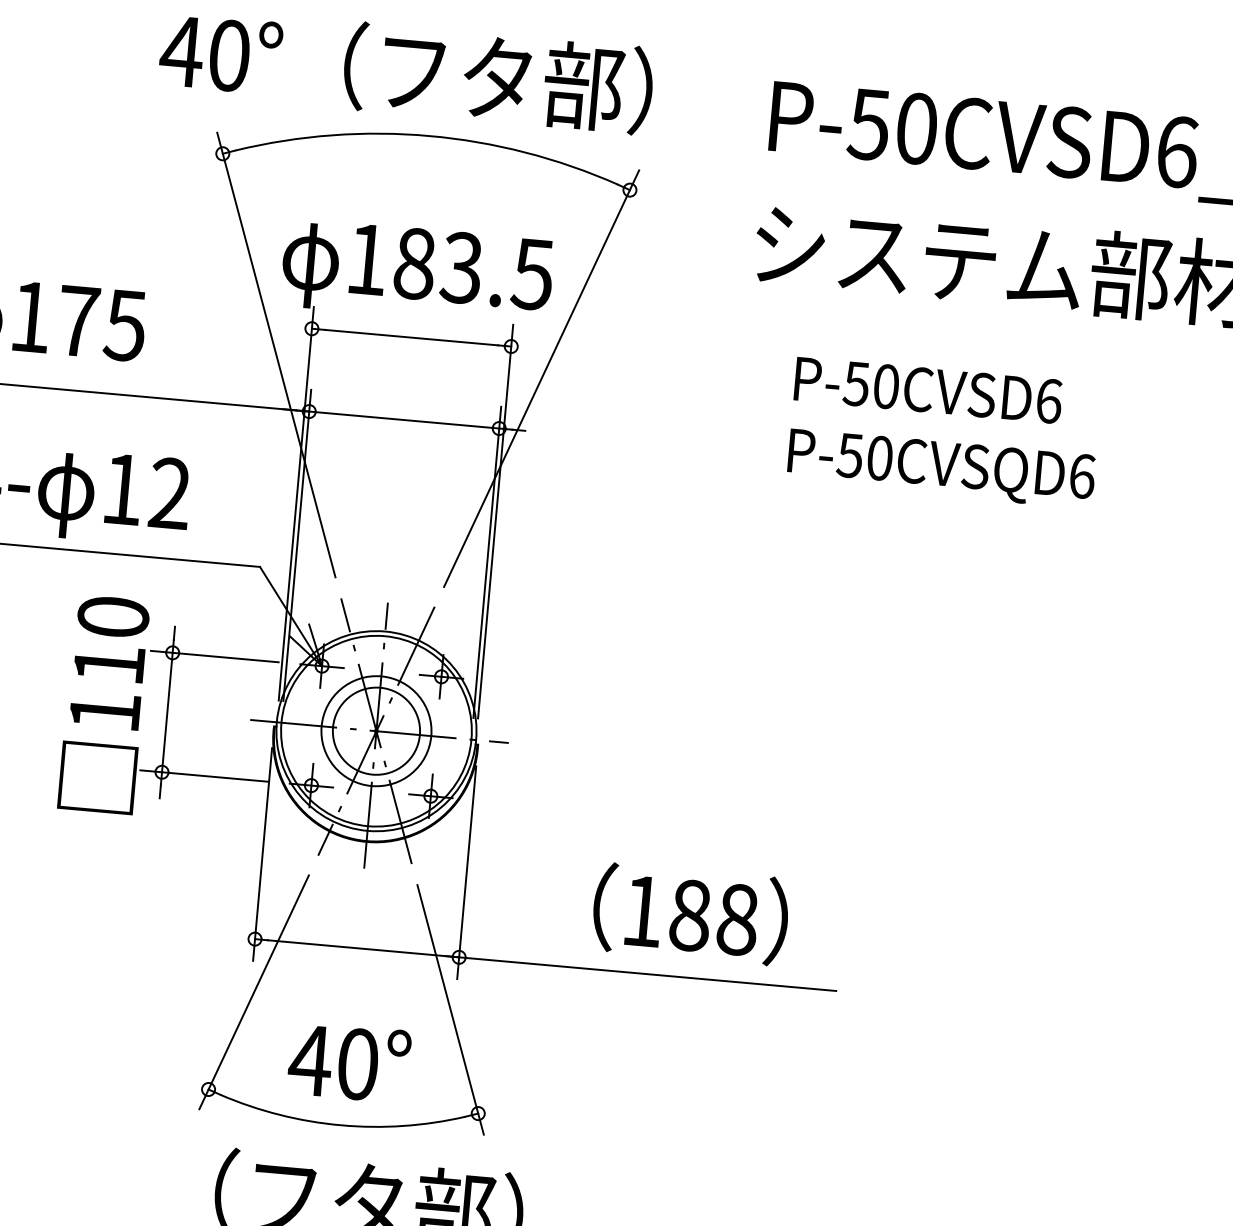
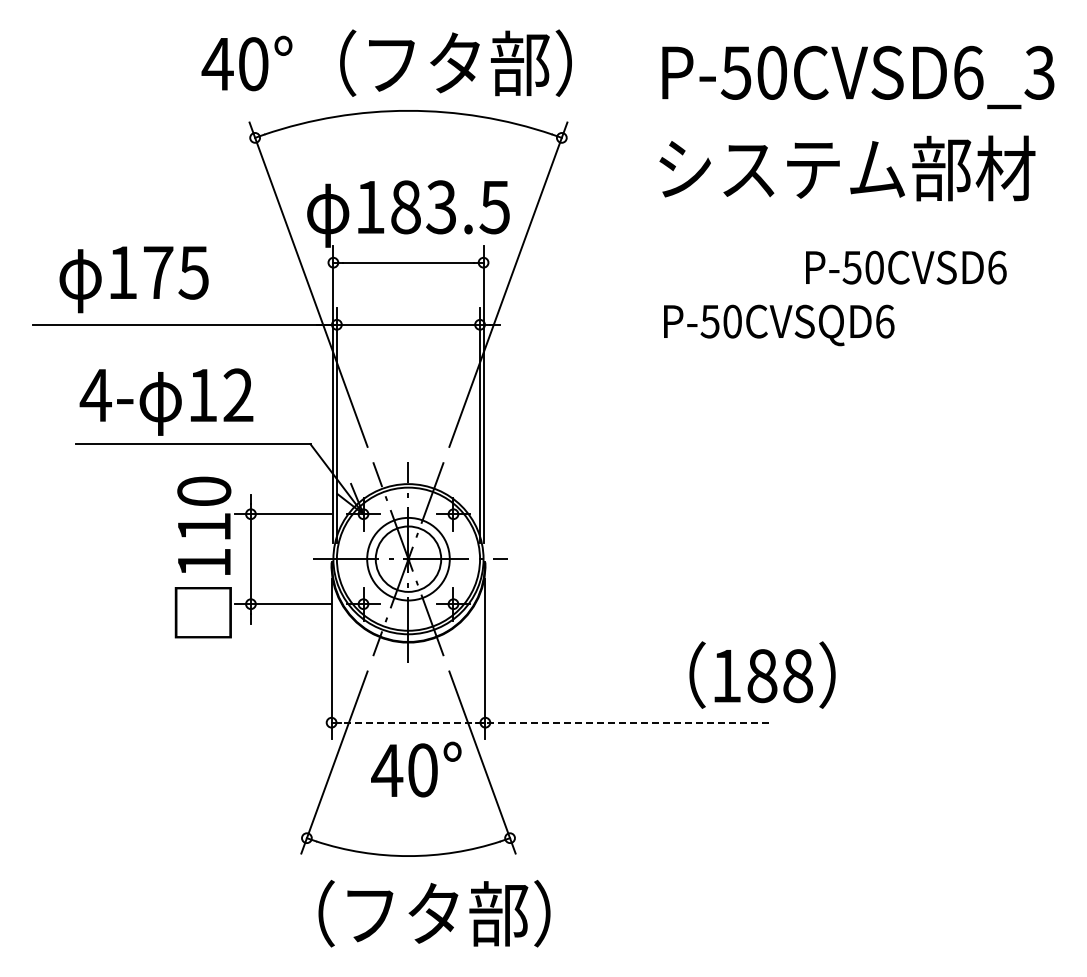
text: (928, 390) -> (906, 267), moved
text: (941, 468) -> (779, 325), moved
text: (690, 913) -> (762, 674), moved
line: (550, 965) -> (554, 722), solid -> dashed
text: (349, 1062) -> (416, 769), moved

